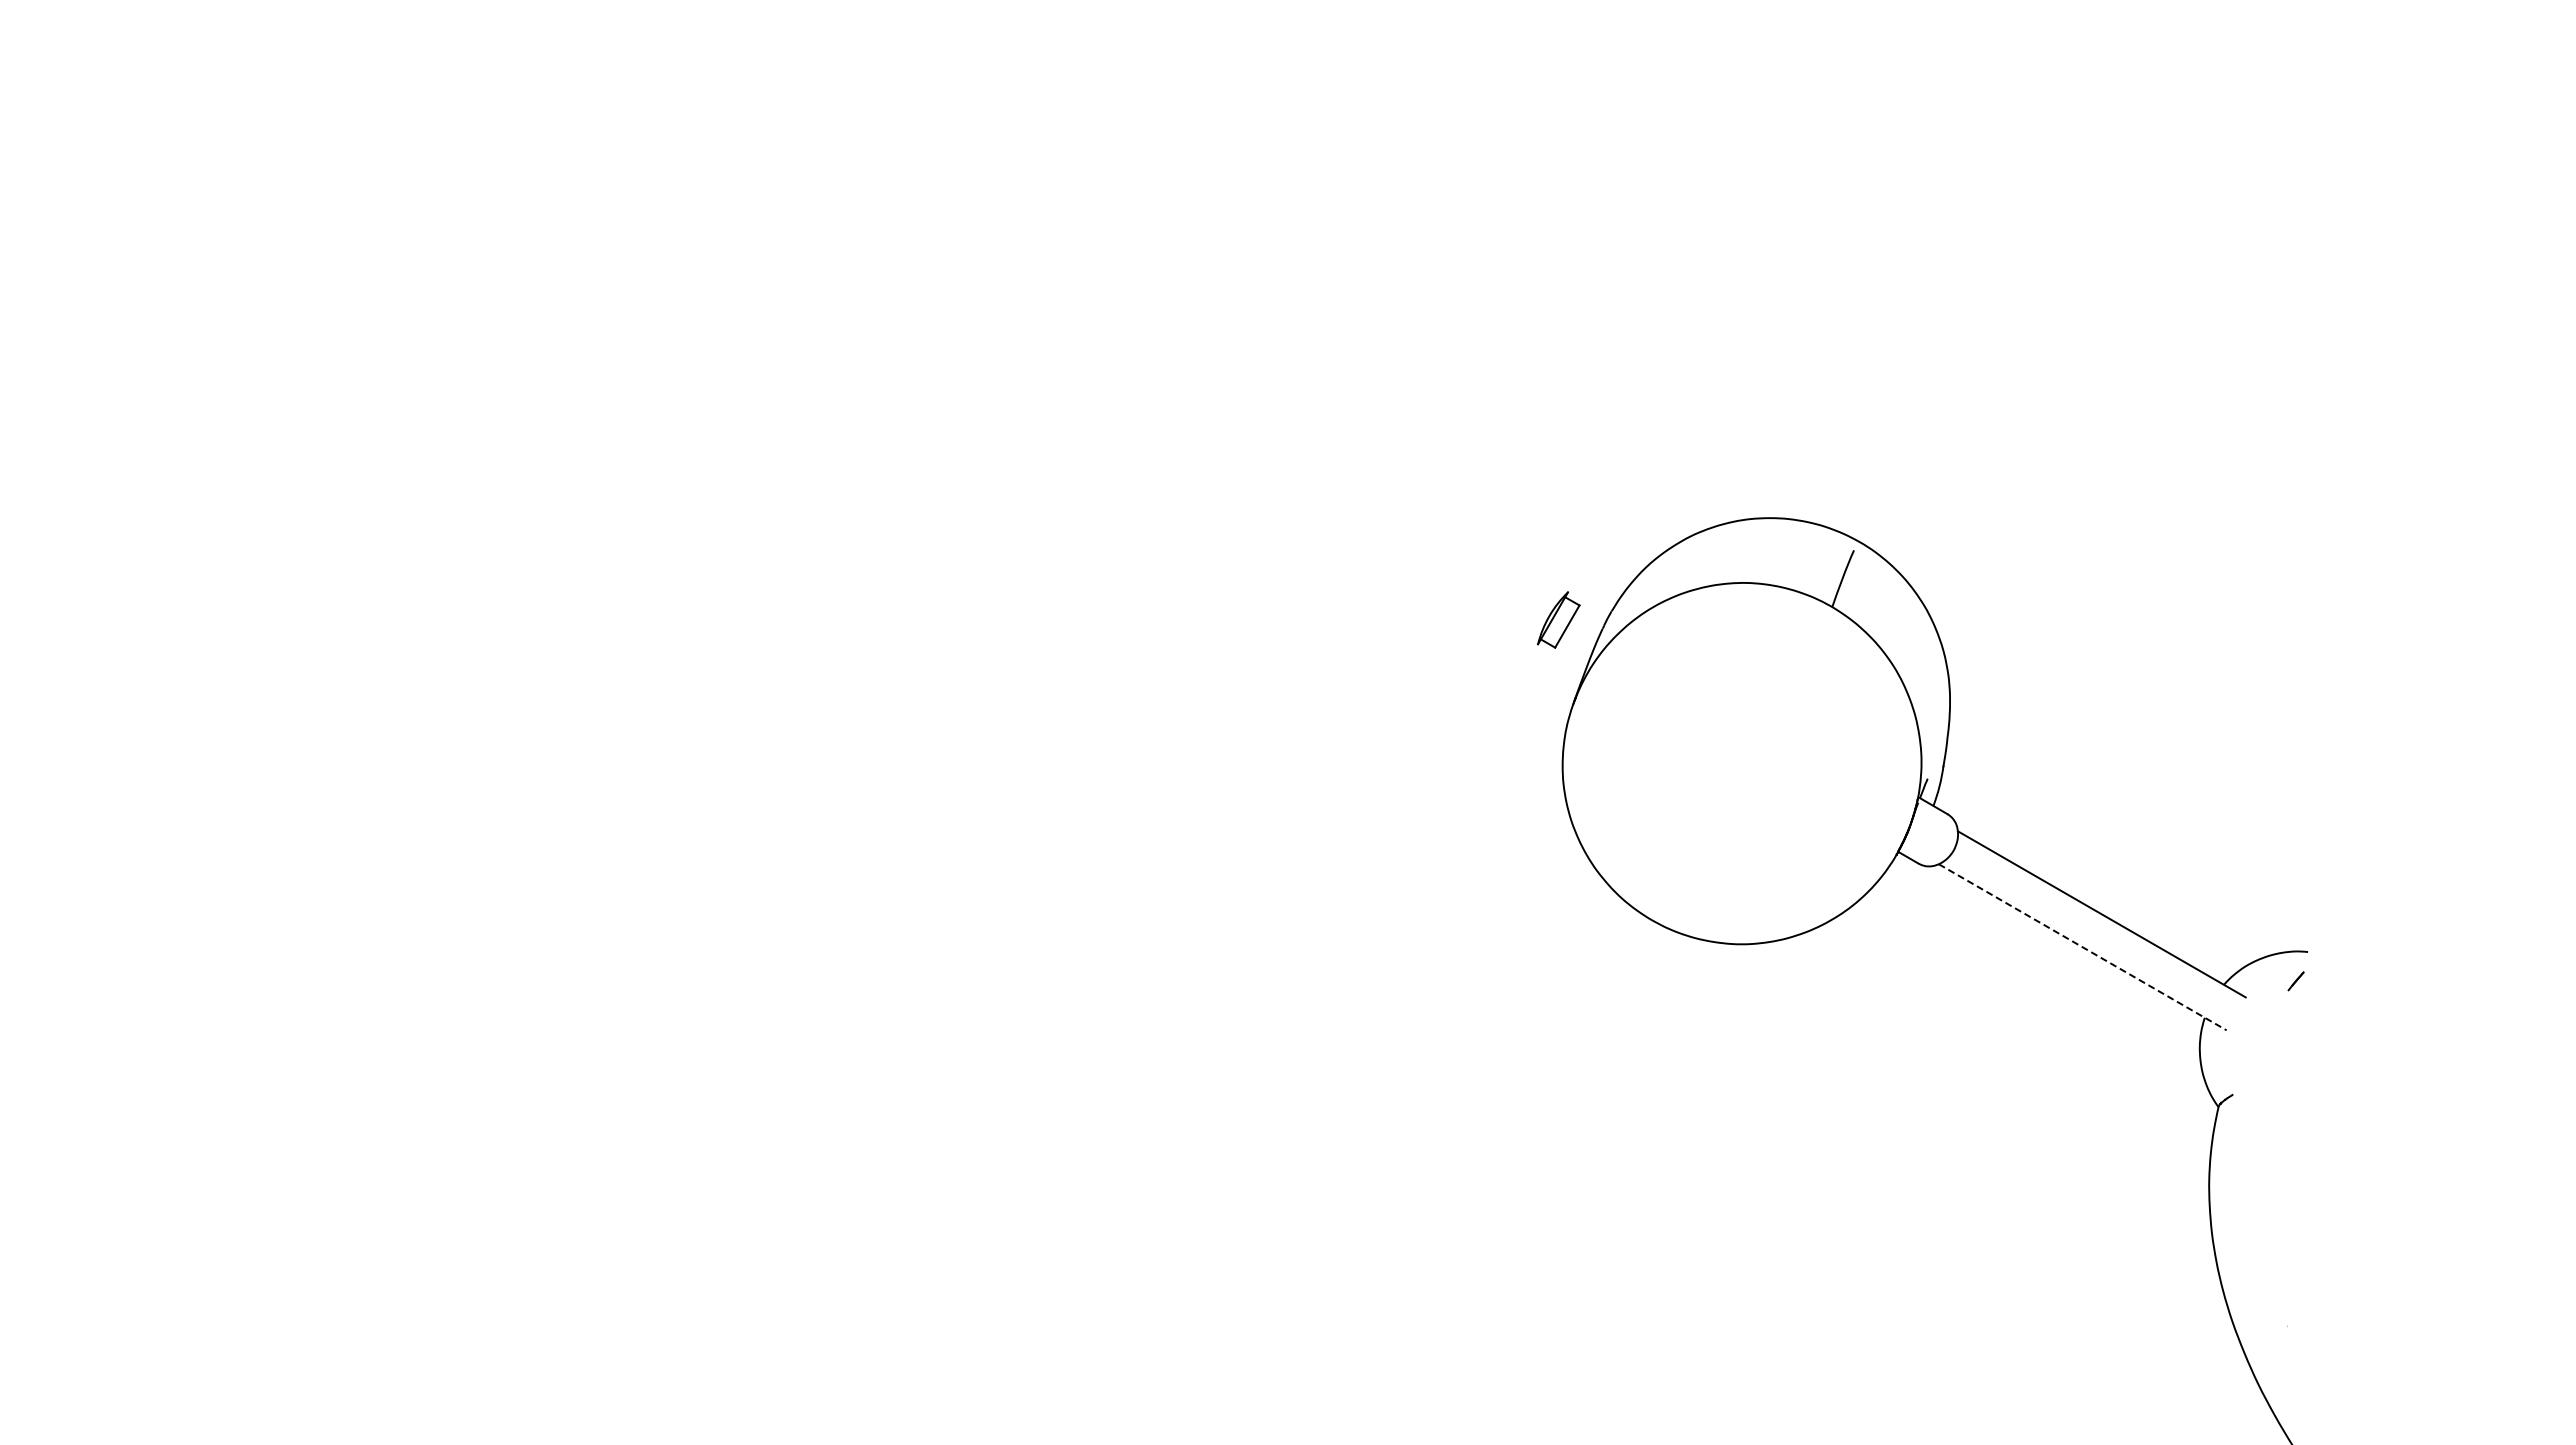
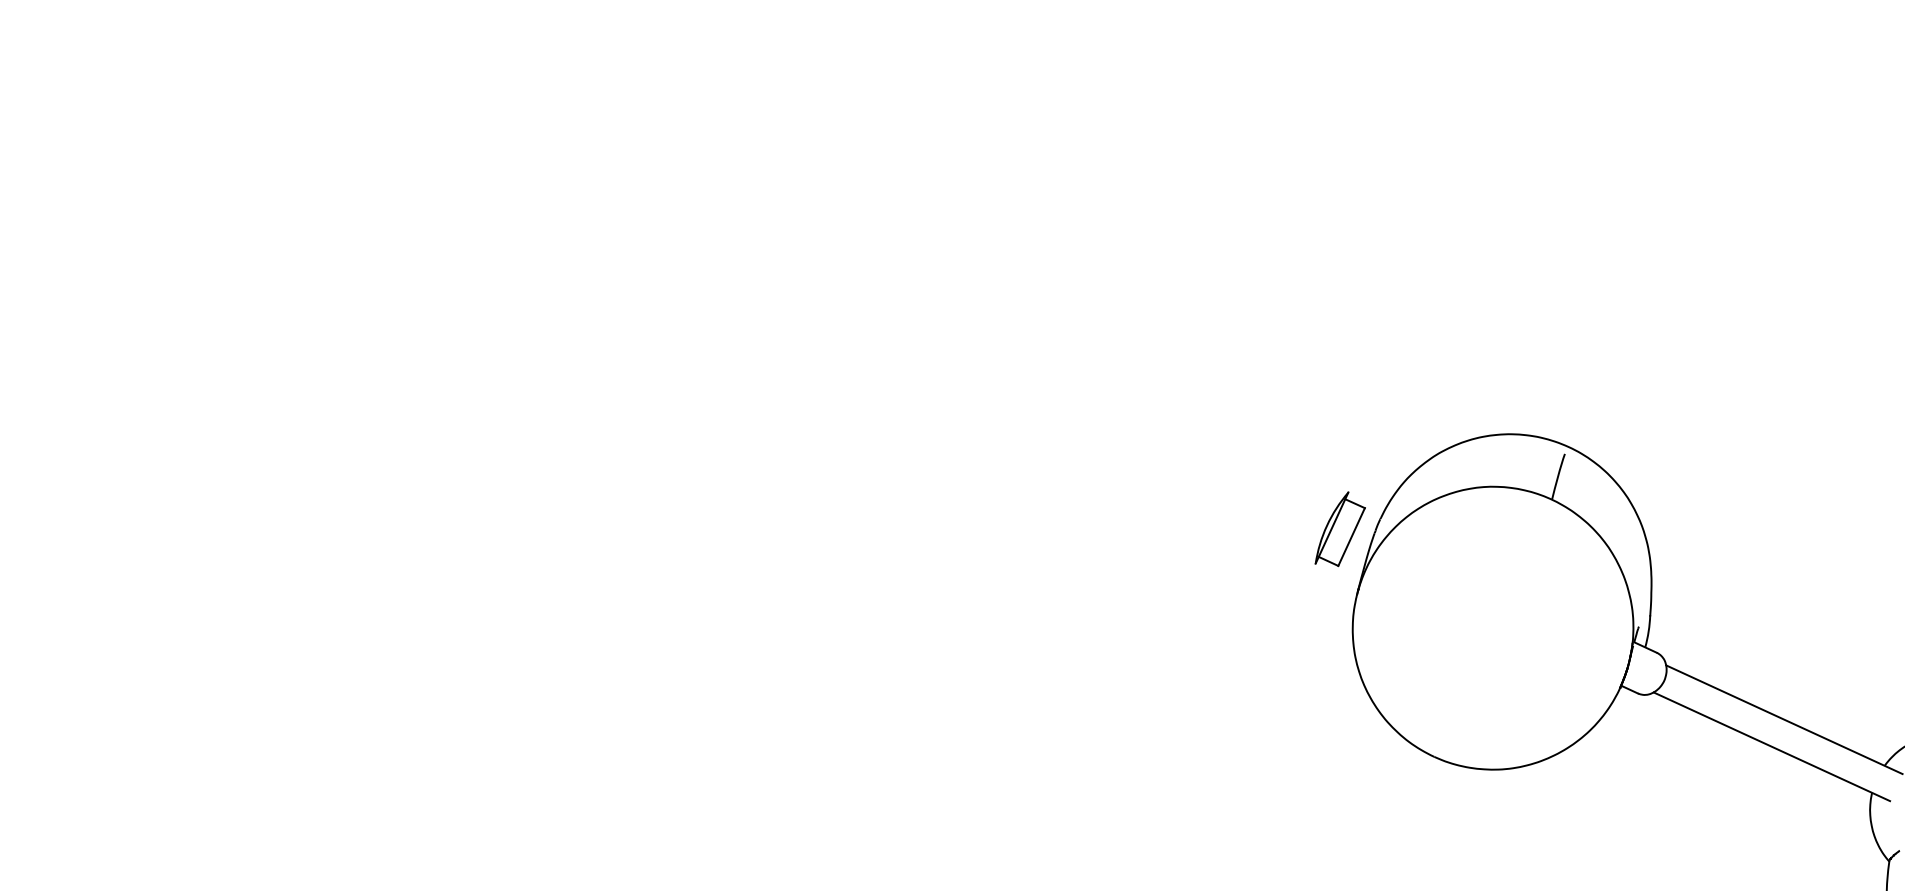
part: (1558, 619) -> (1339, 529), size x1.67
line: (2083, 947) -> (1772, 746), dashed -> solid

